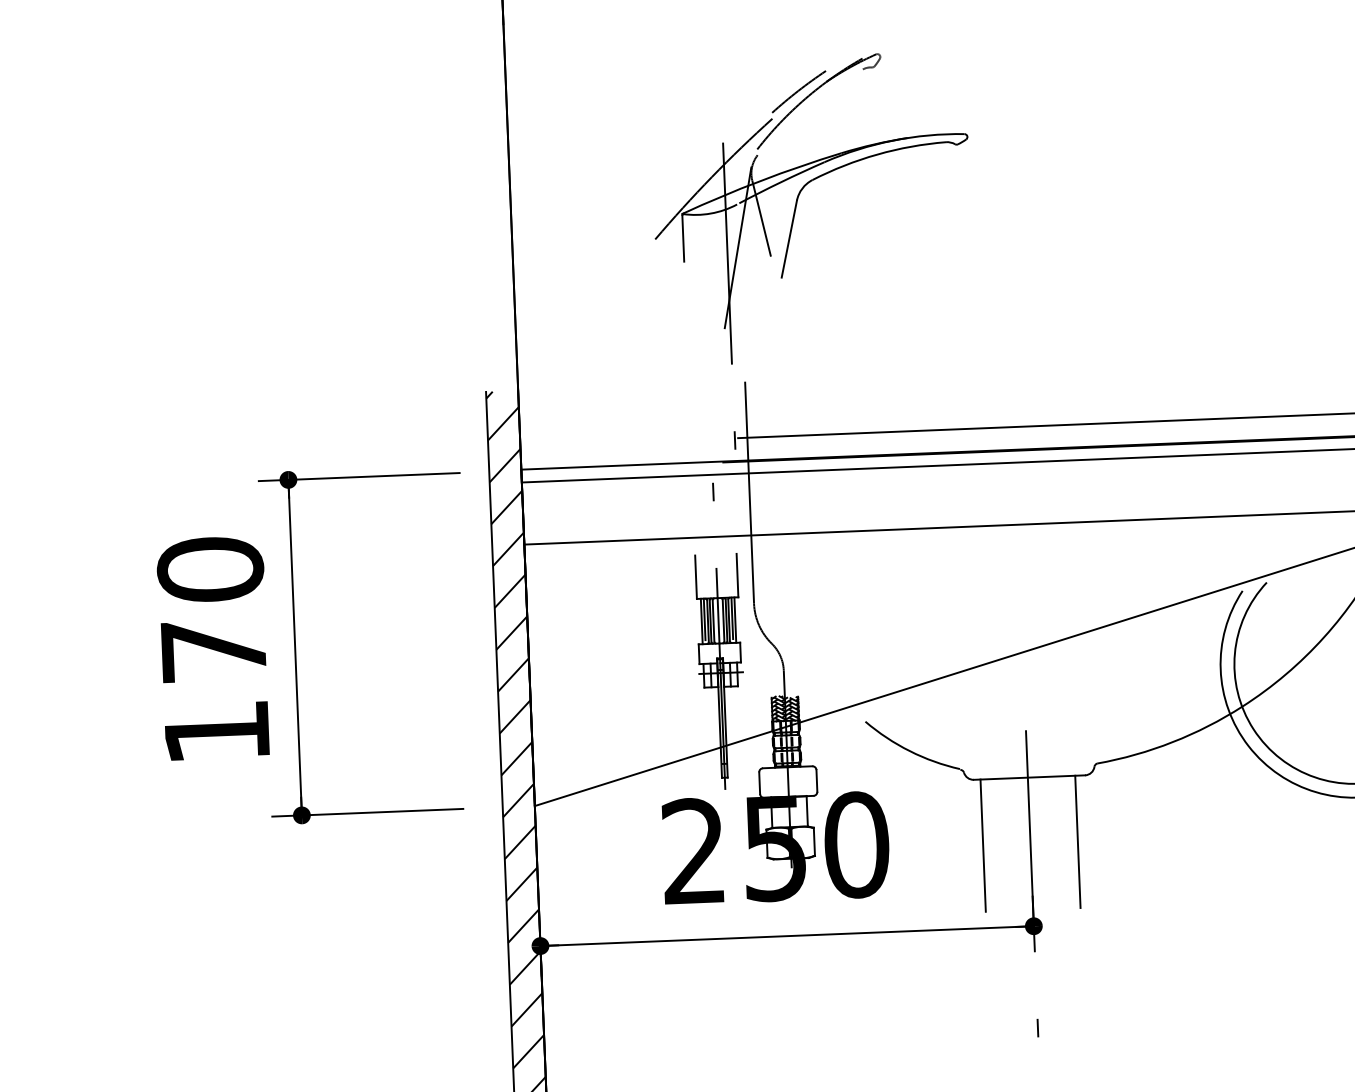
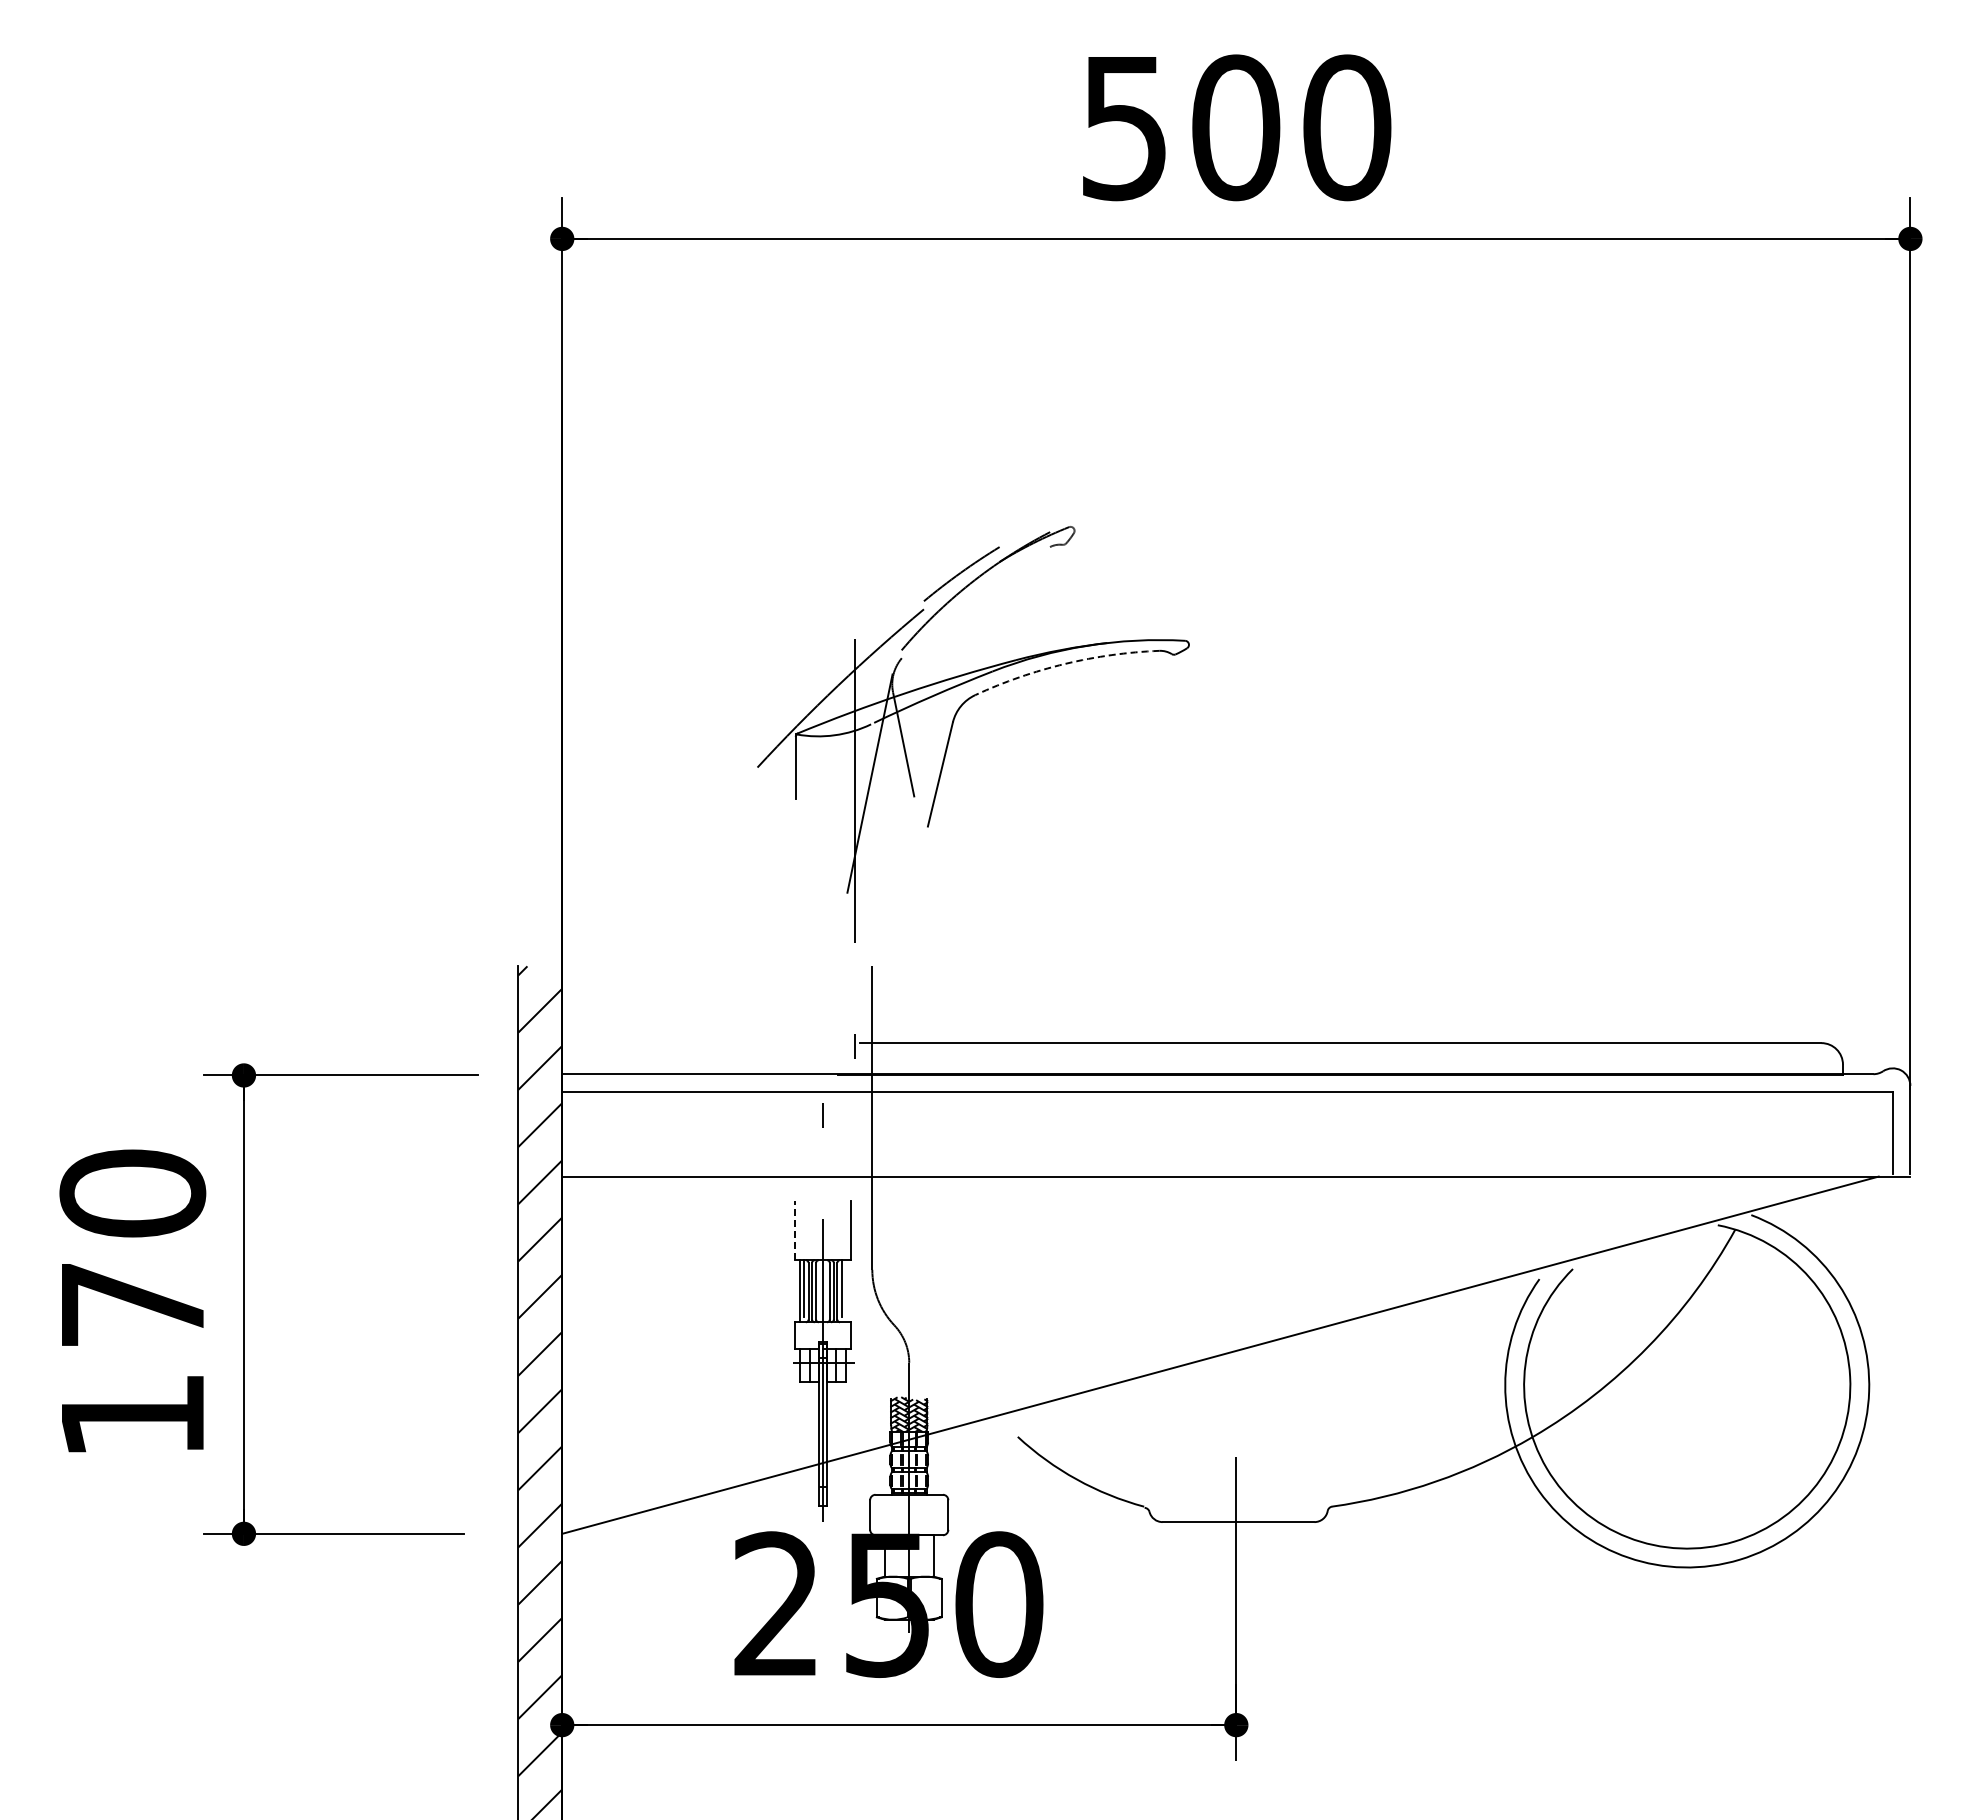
arc: (877, 154) -> (1065, 663), solid -> dashed
line: (695, 577) -> (794, 1230), solid -> dashed
line: (735, 620) -> (845, 1291), removed
line: (1078, 841) -> (1301, 1612), removed
line: (983, 845) -> (1171, 1612), removed

